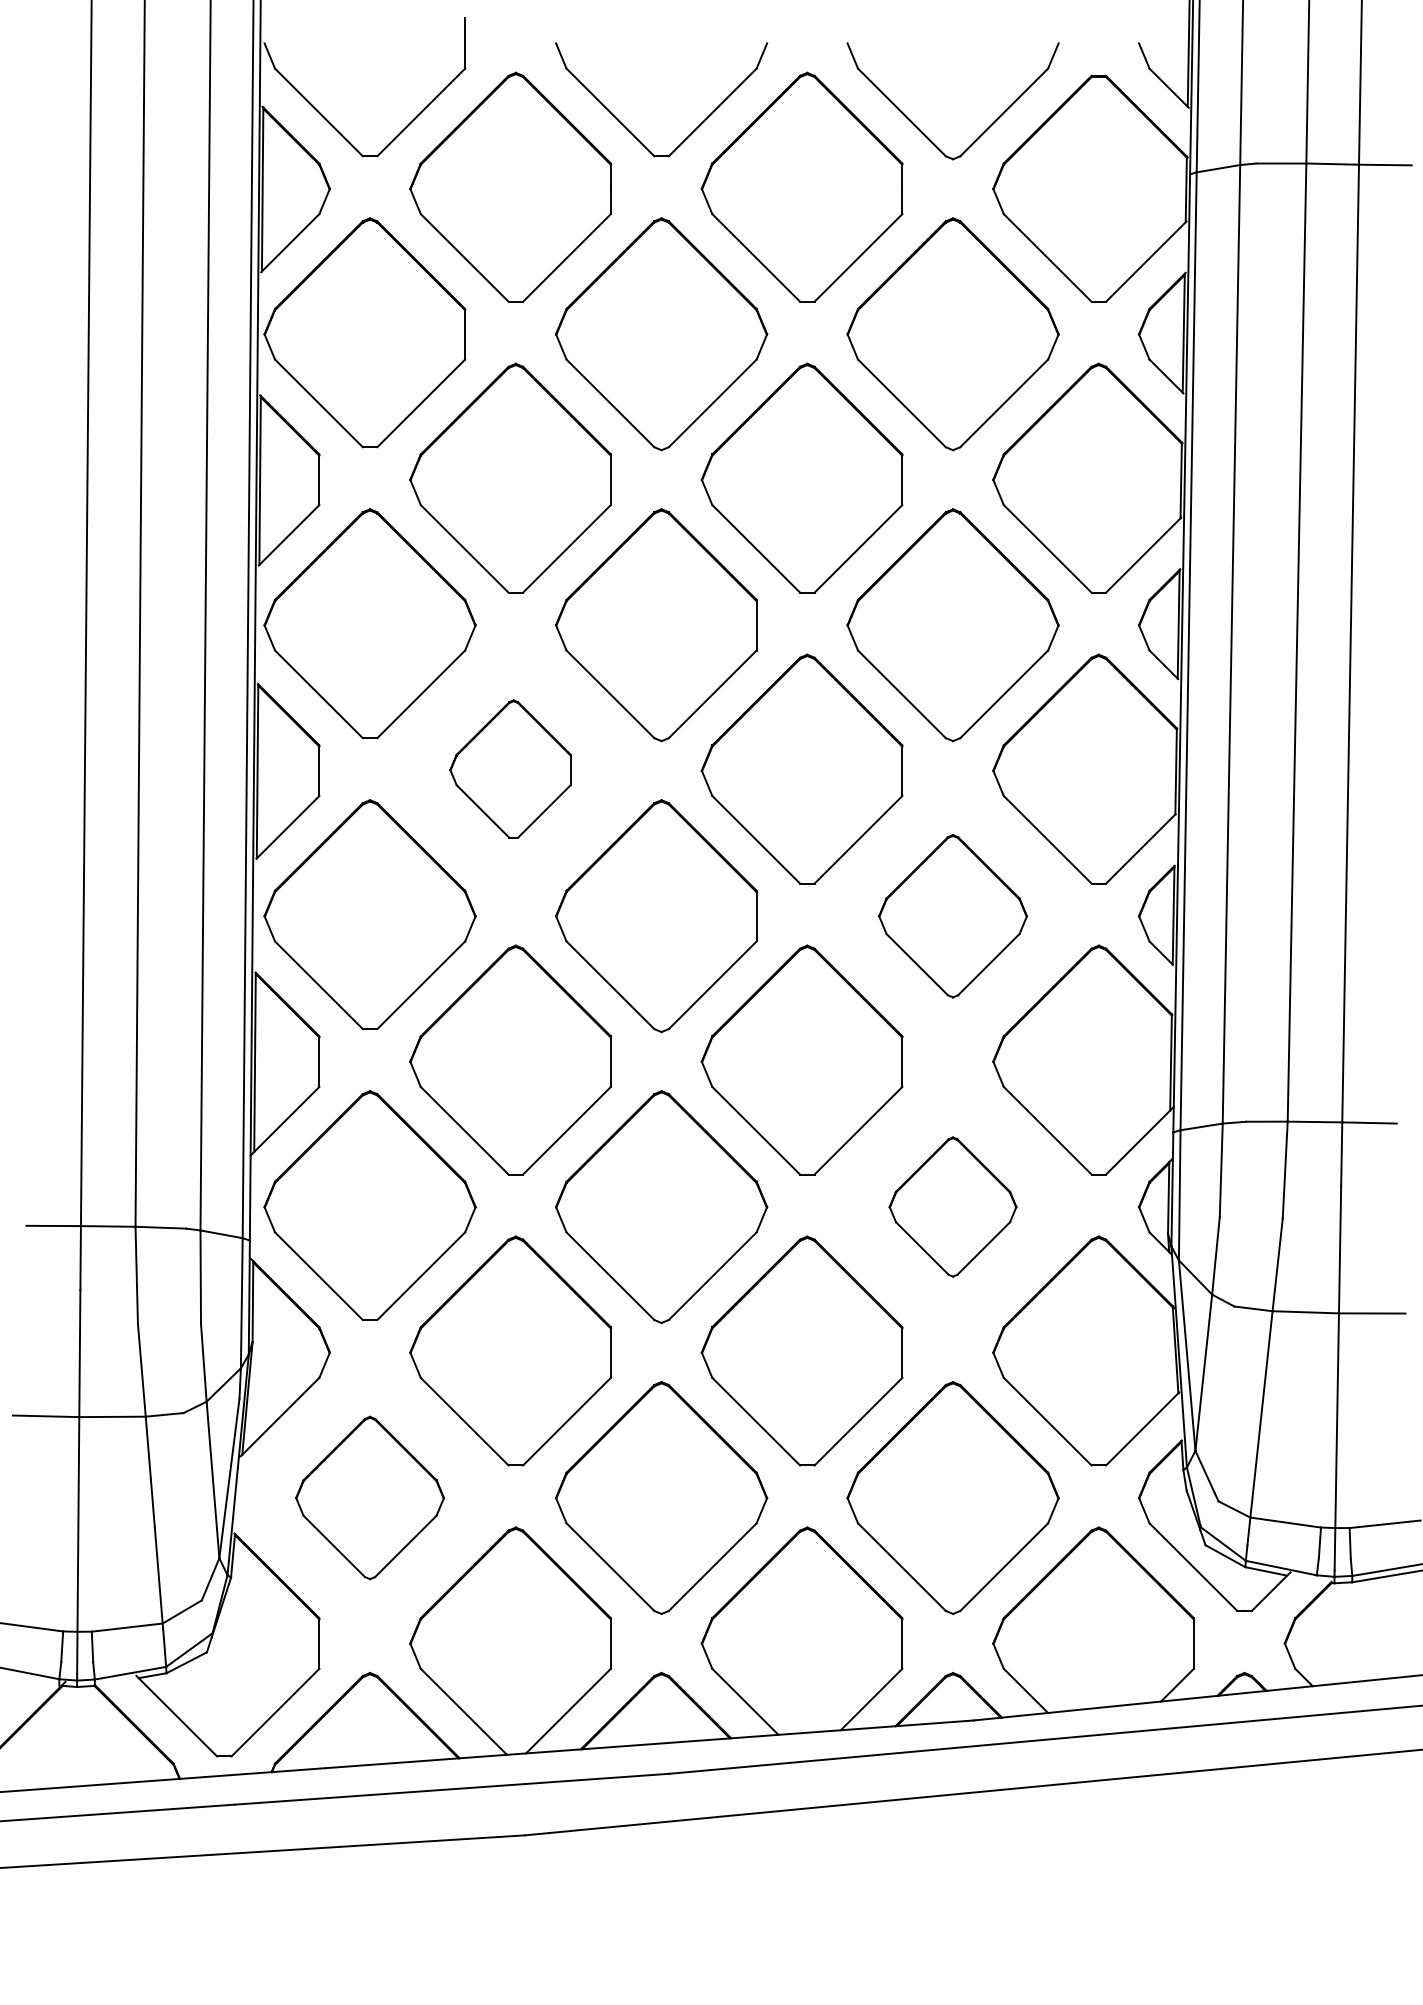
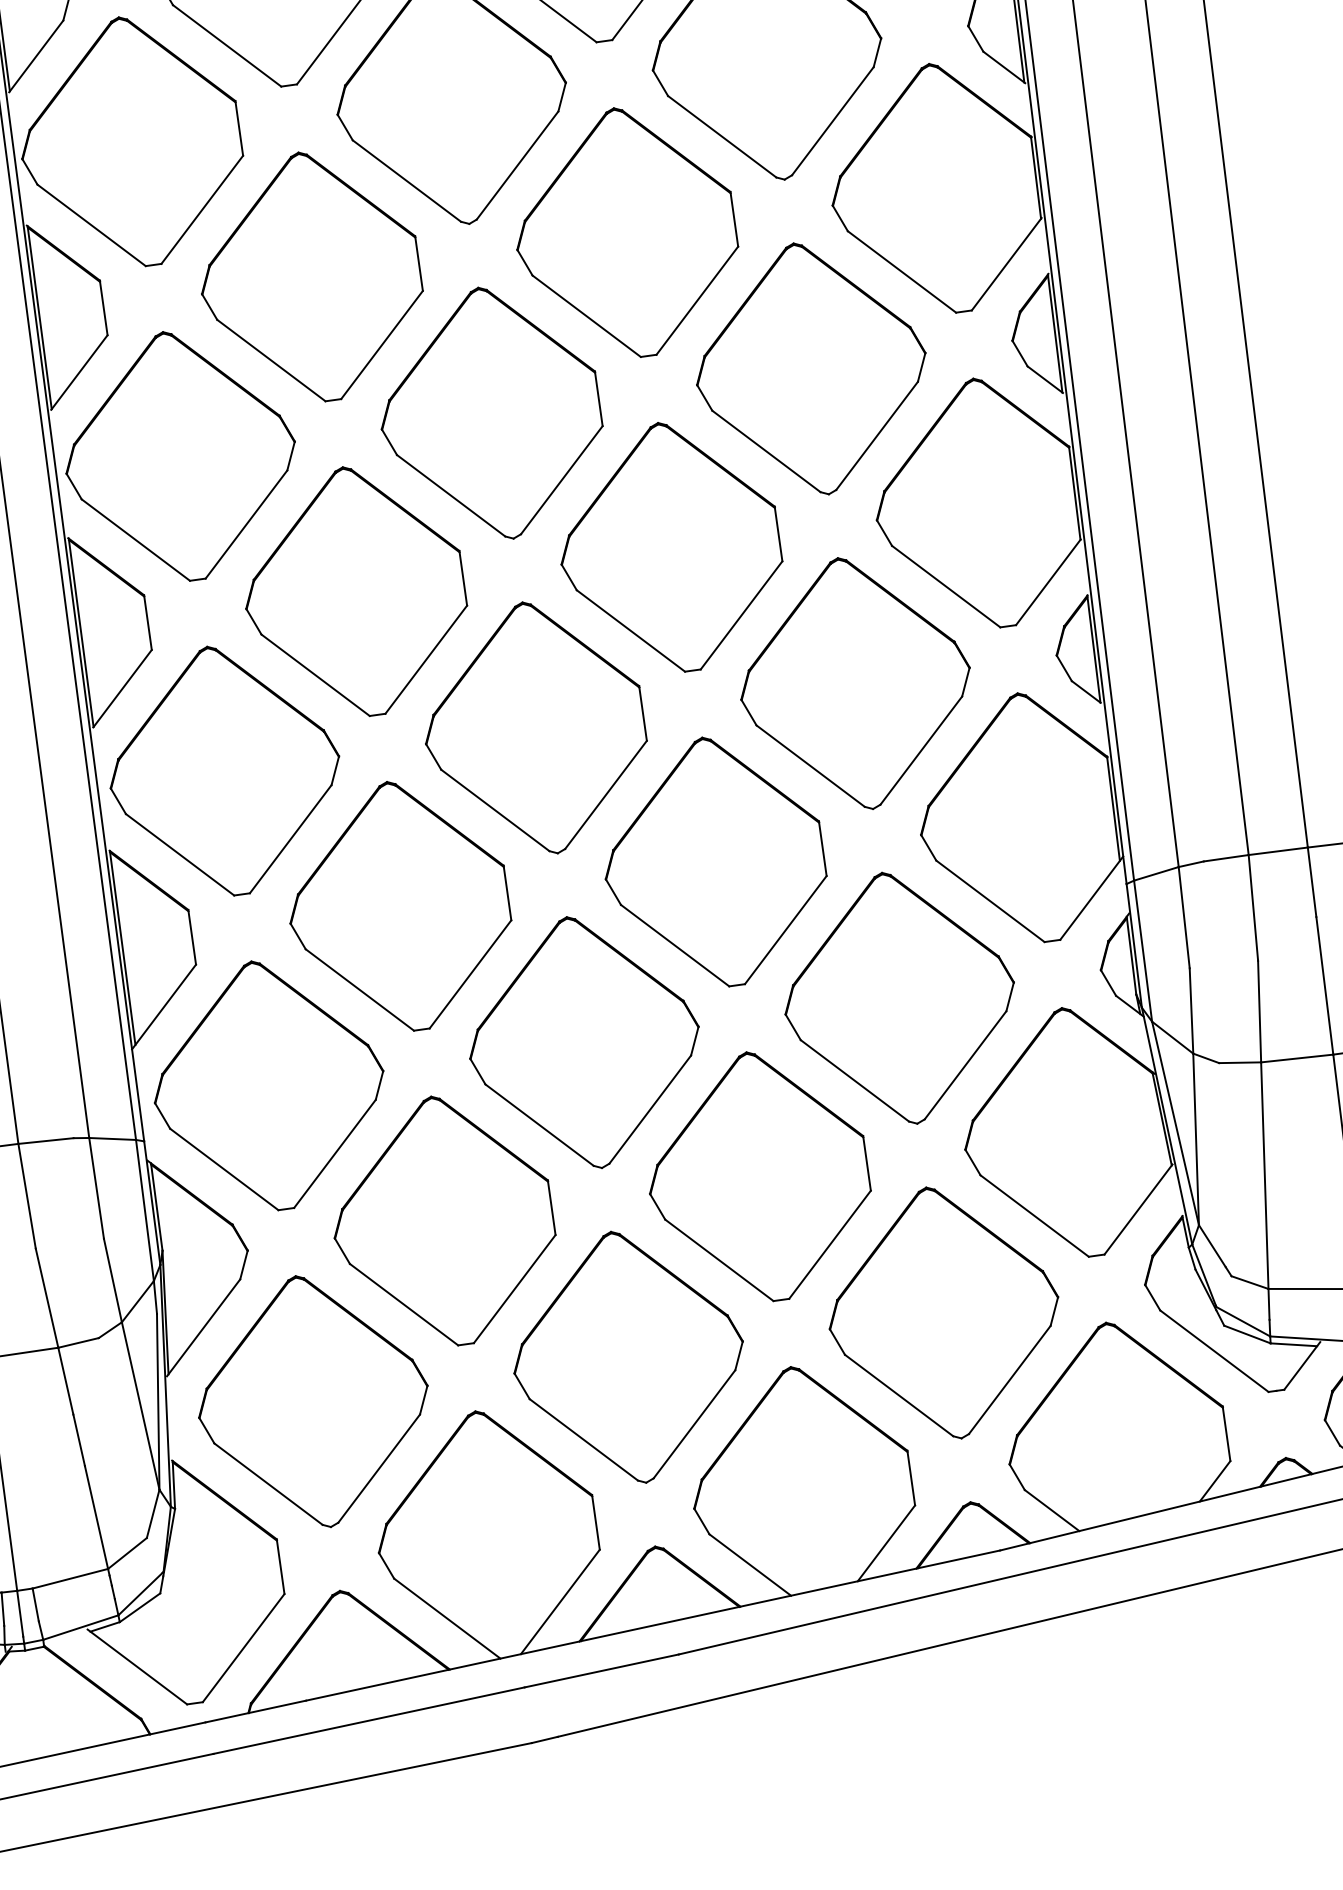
part: (510, 768) -> (354, 591), size x1.67
part: (952, 916) -> (854, 684), size x1.43
part: (952, 1206) -> (899, 997), size x1.67
part: (369, 1497) -> (312, 1401), size x1.43

